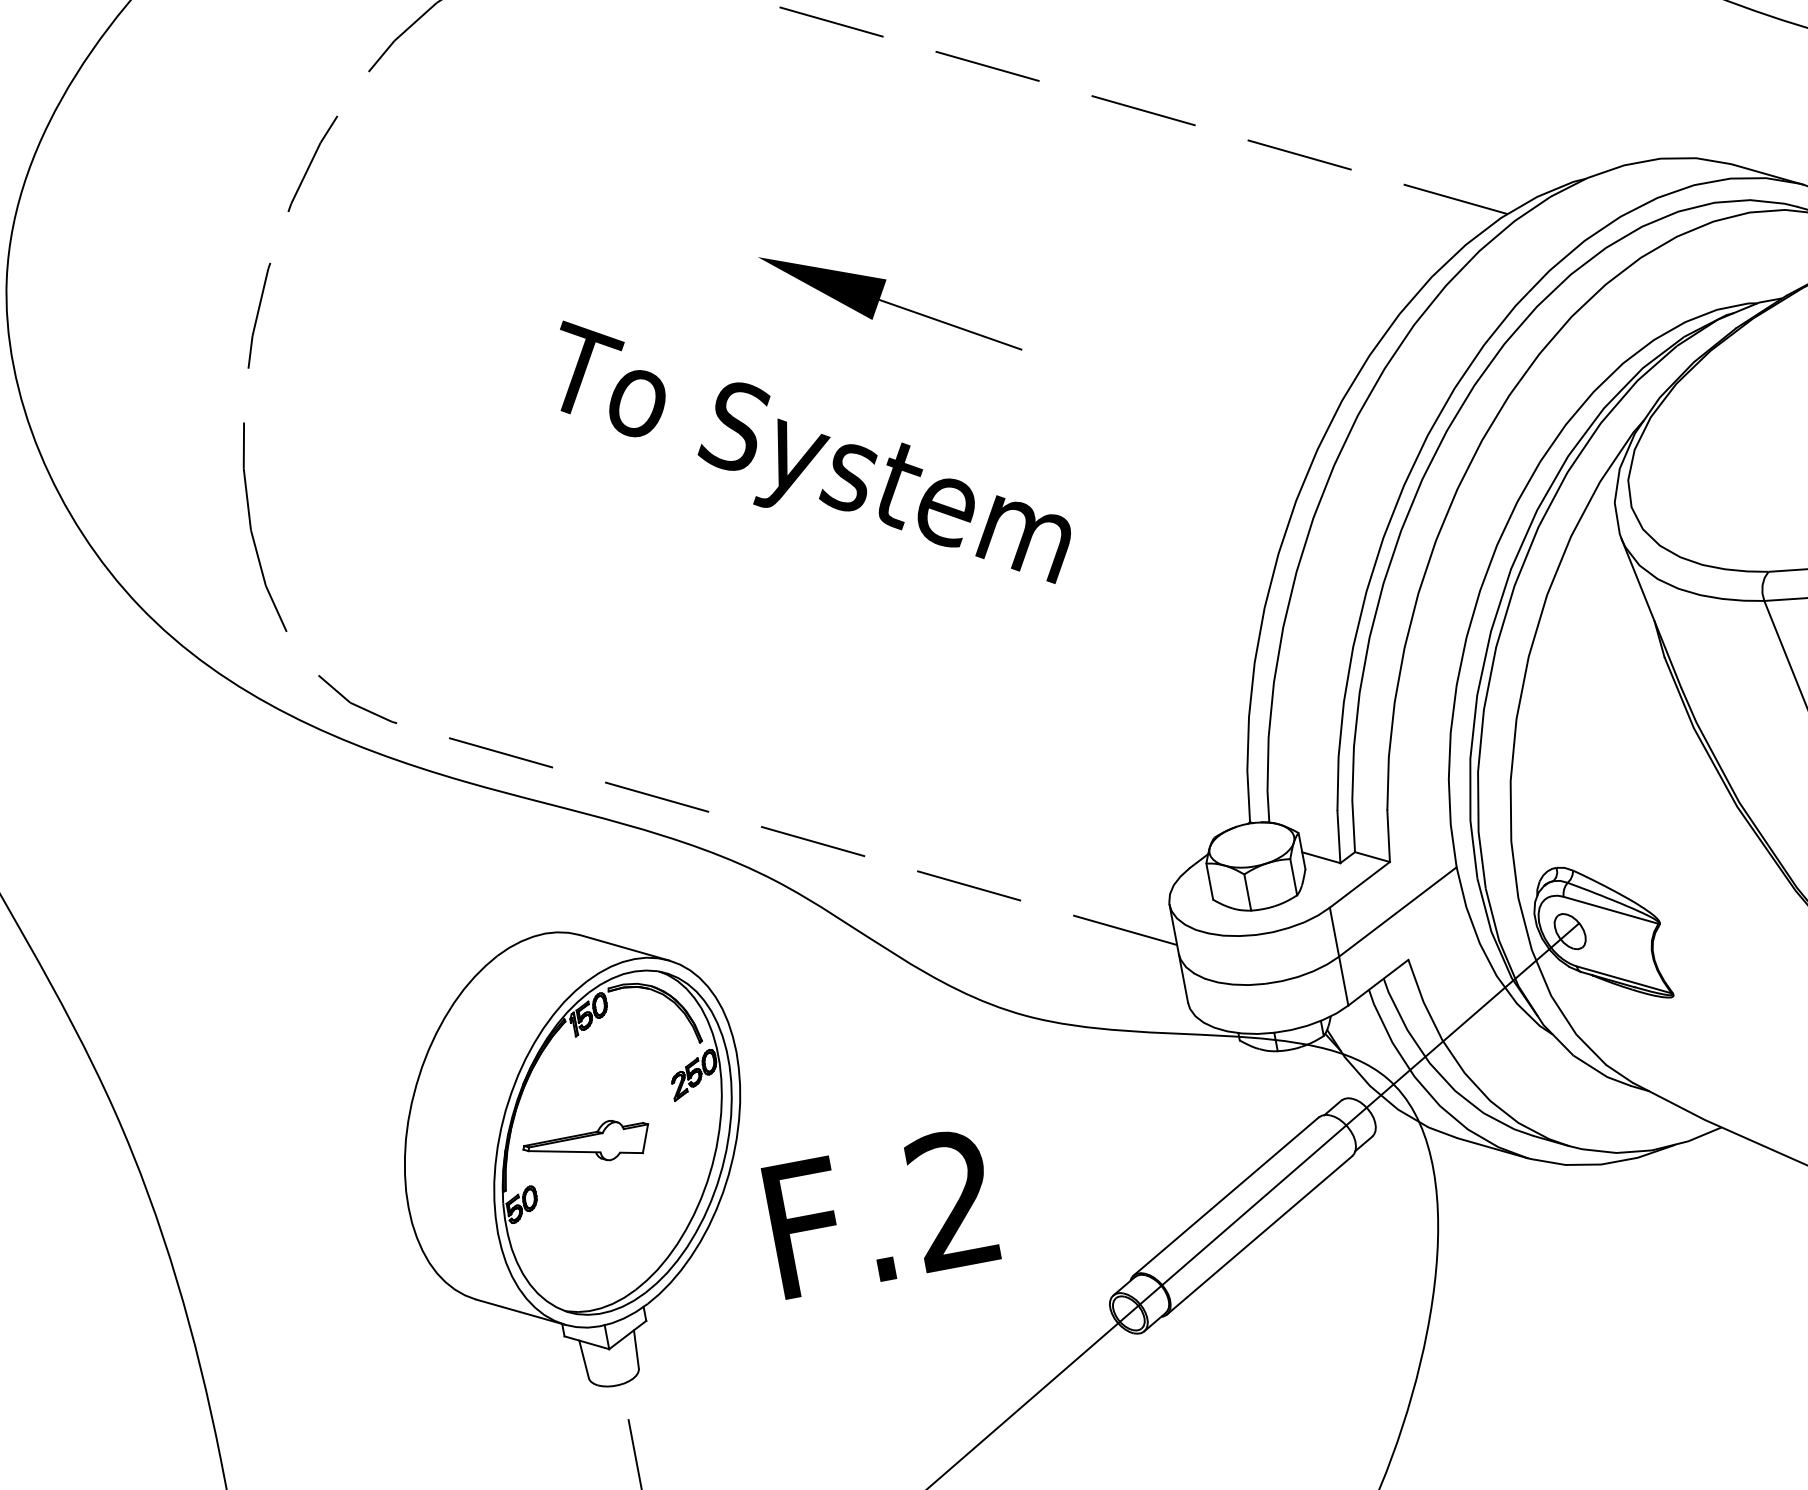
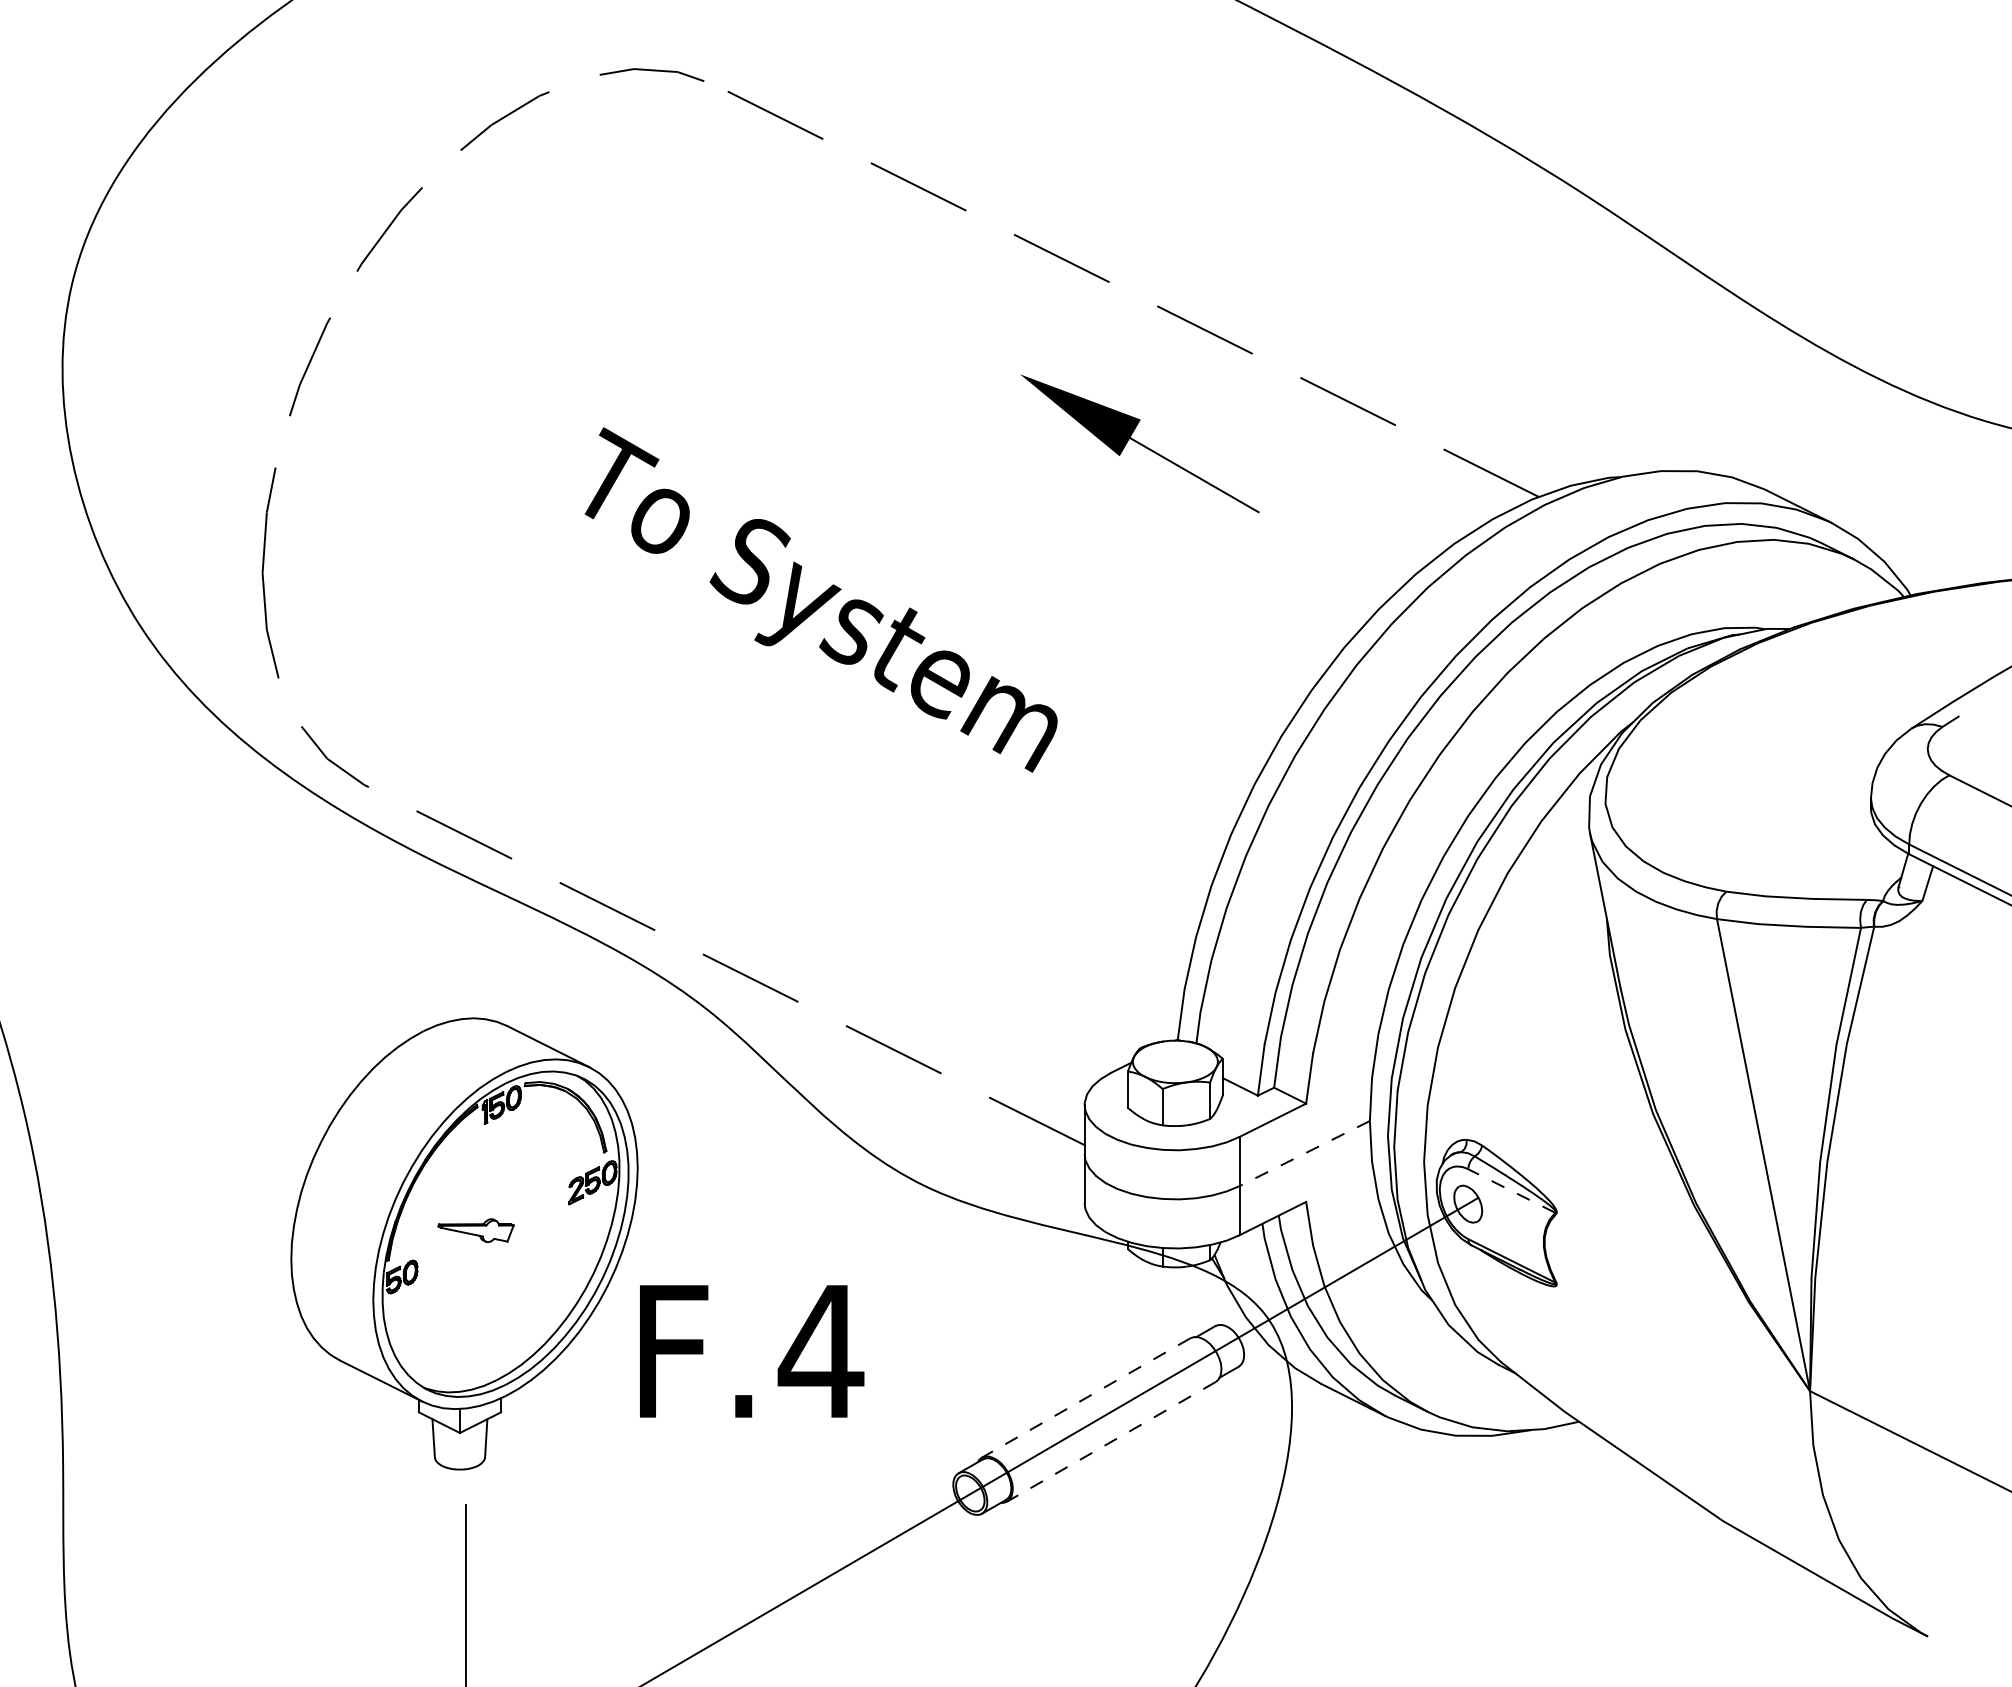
part: (889, 303) -> (1139, 443), moved
line: (1610, 910) -> (1511, 1191), solid -> dashed
line: (1397, 911) -> (1304, 1153), solid -> dashed
part: (586, 1144) -> (475, 1230), size x0.6
line: (1225, 1197) -> (1085, 1398), solid -> dashed
text: (952, 1199) -> (820, 1350), F.2 -> F.4
line: (1258, 1236) -> (1110, 1442), solid -> dashed

